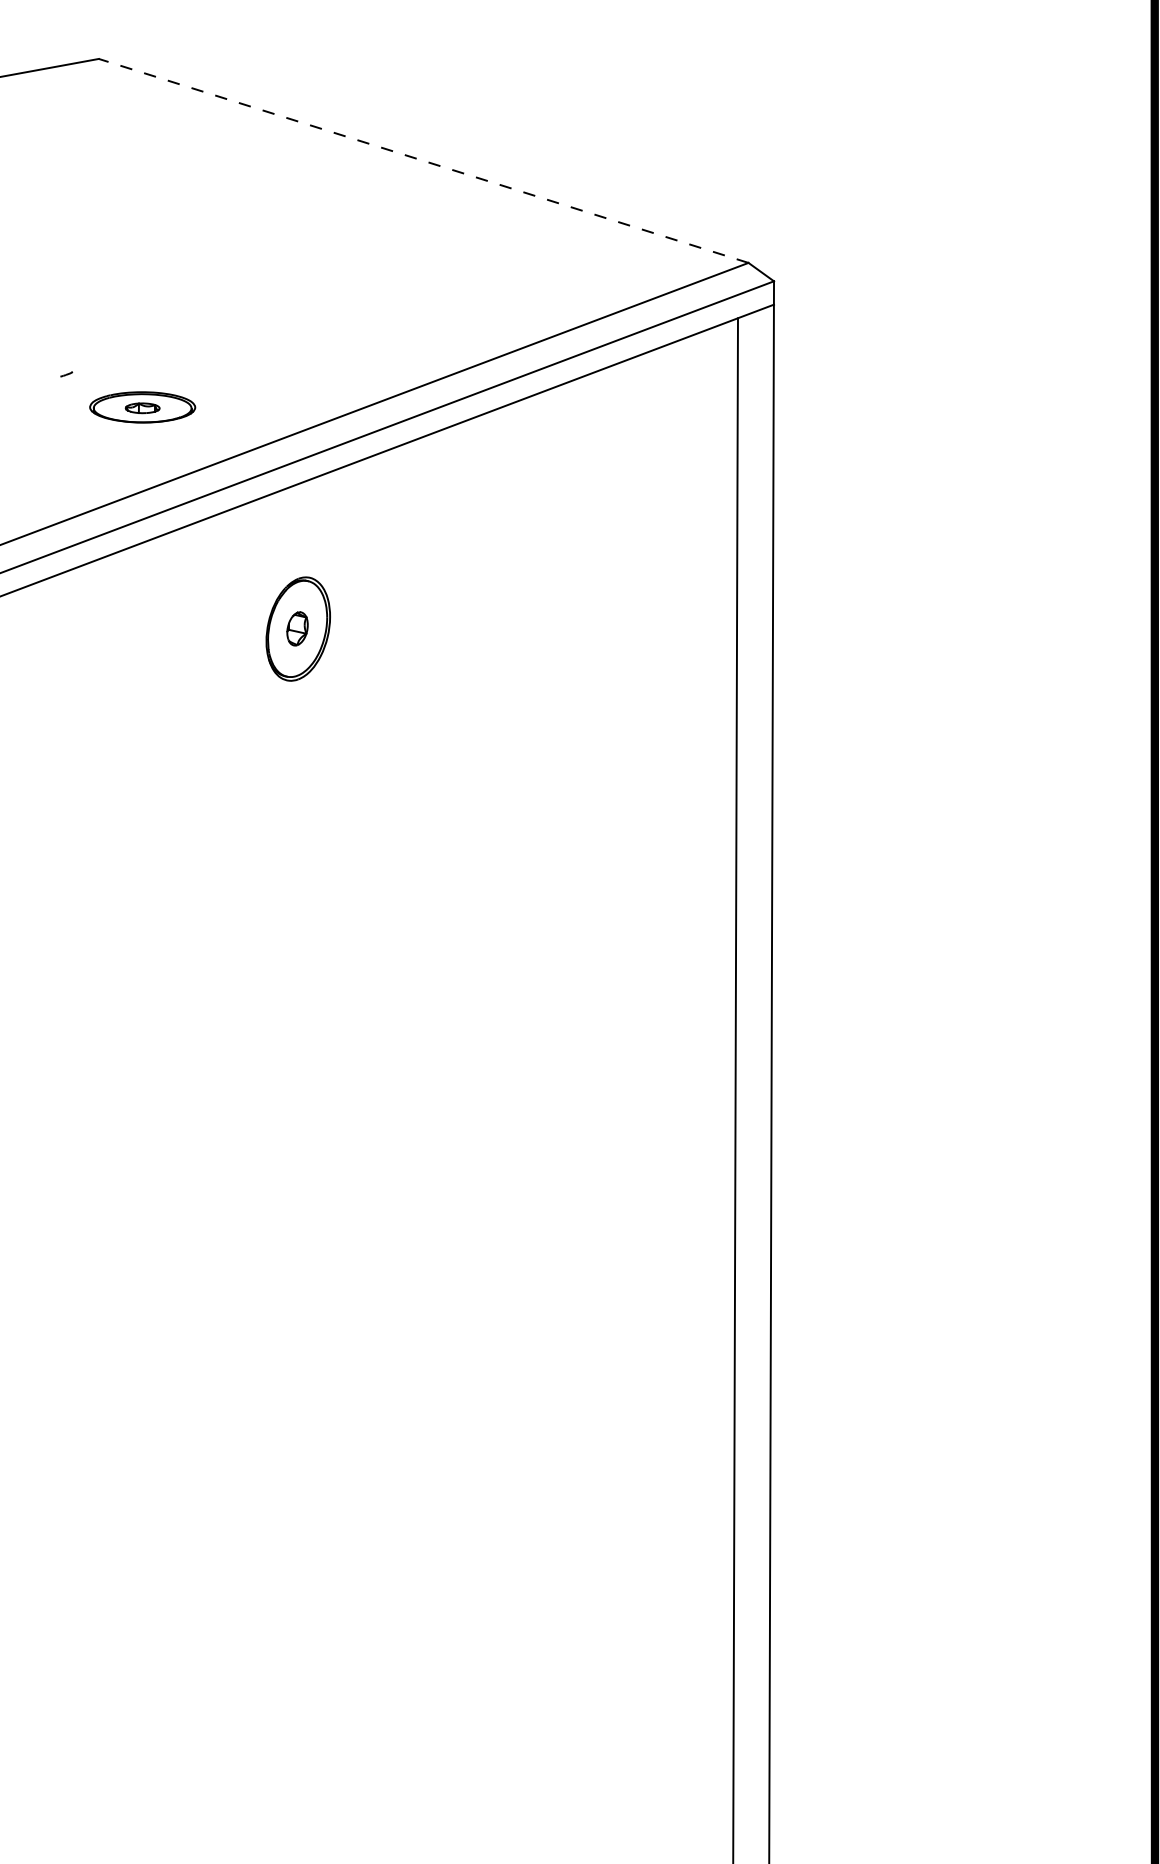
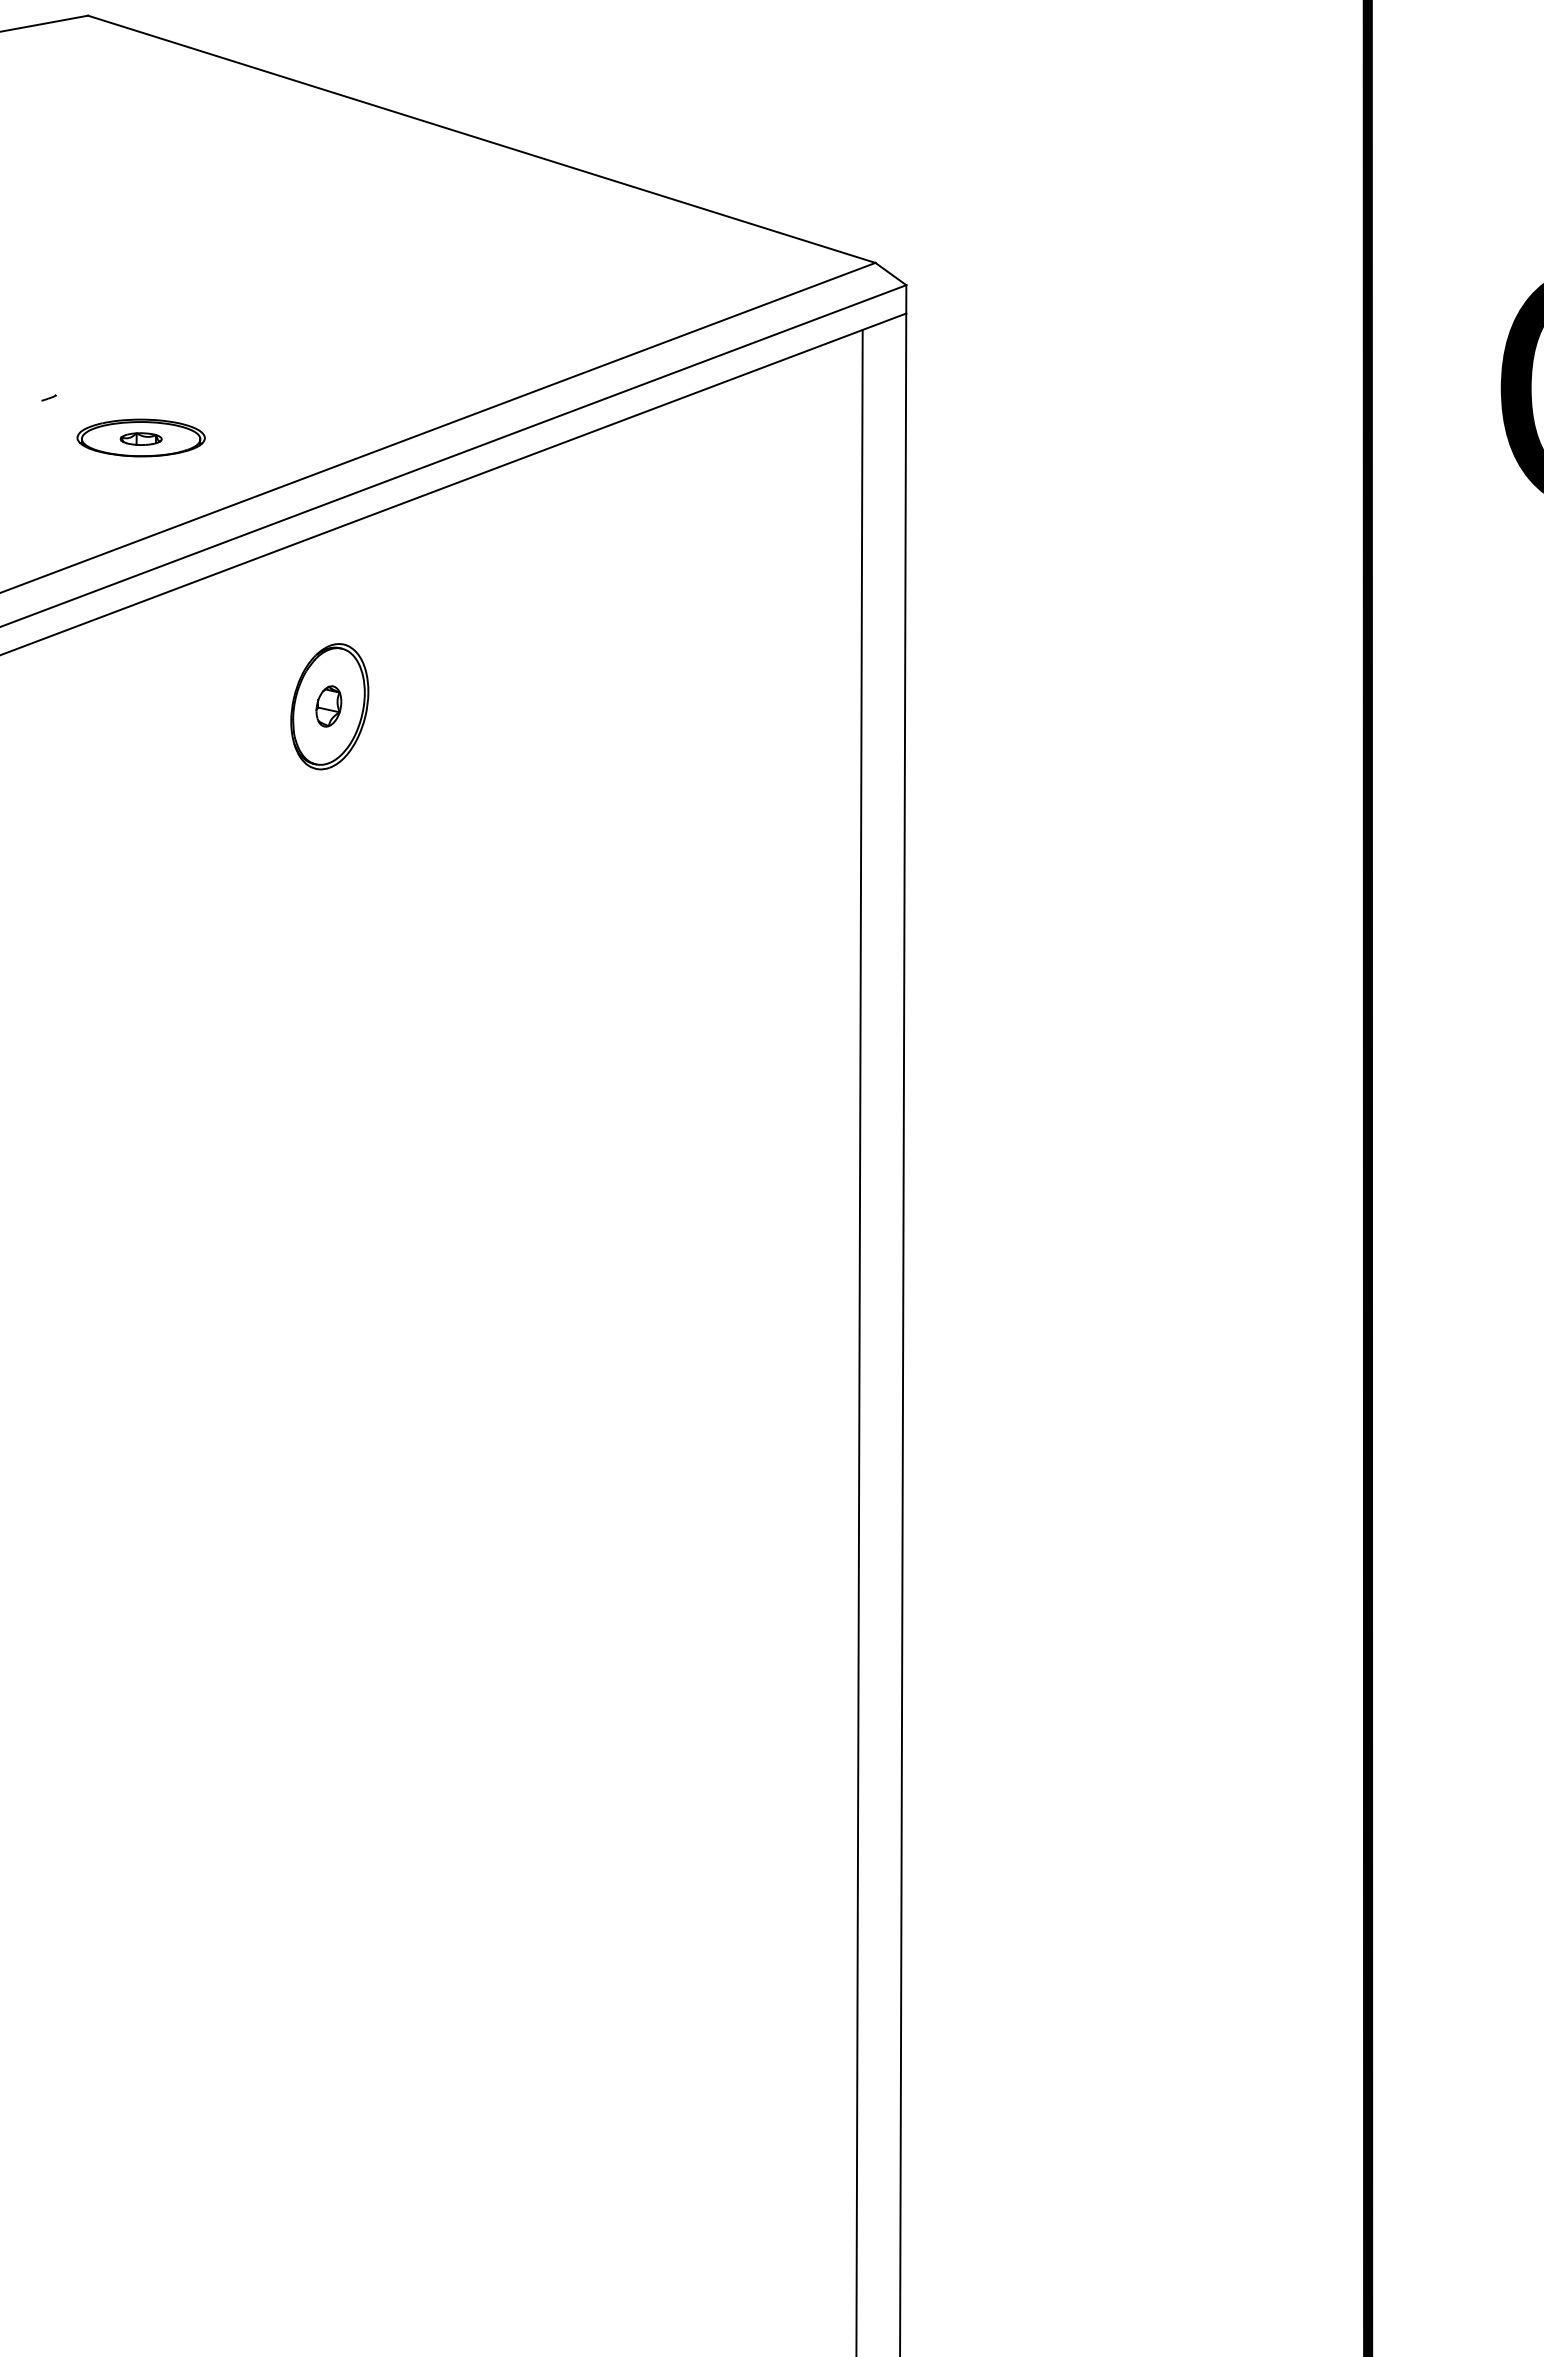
line: (423, 161) -> (481, 139), dashed -> solid

